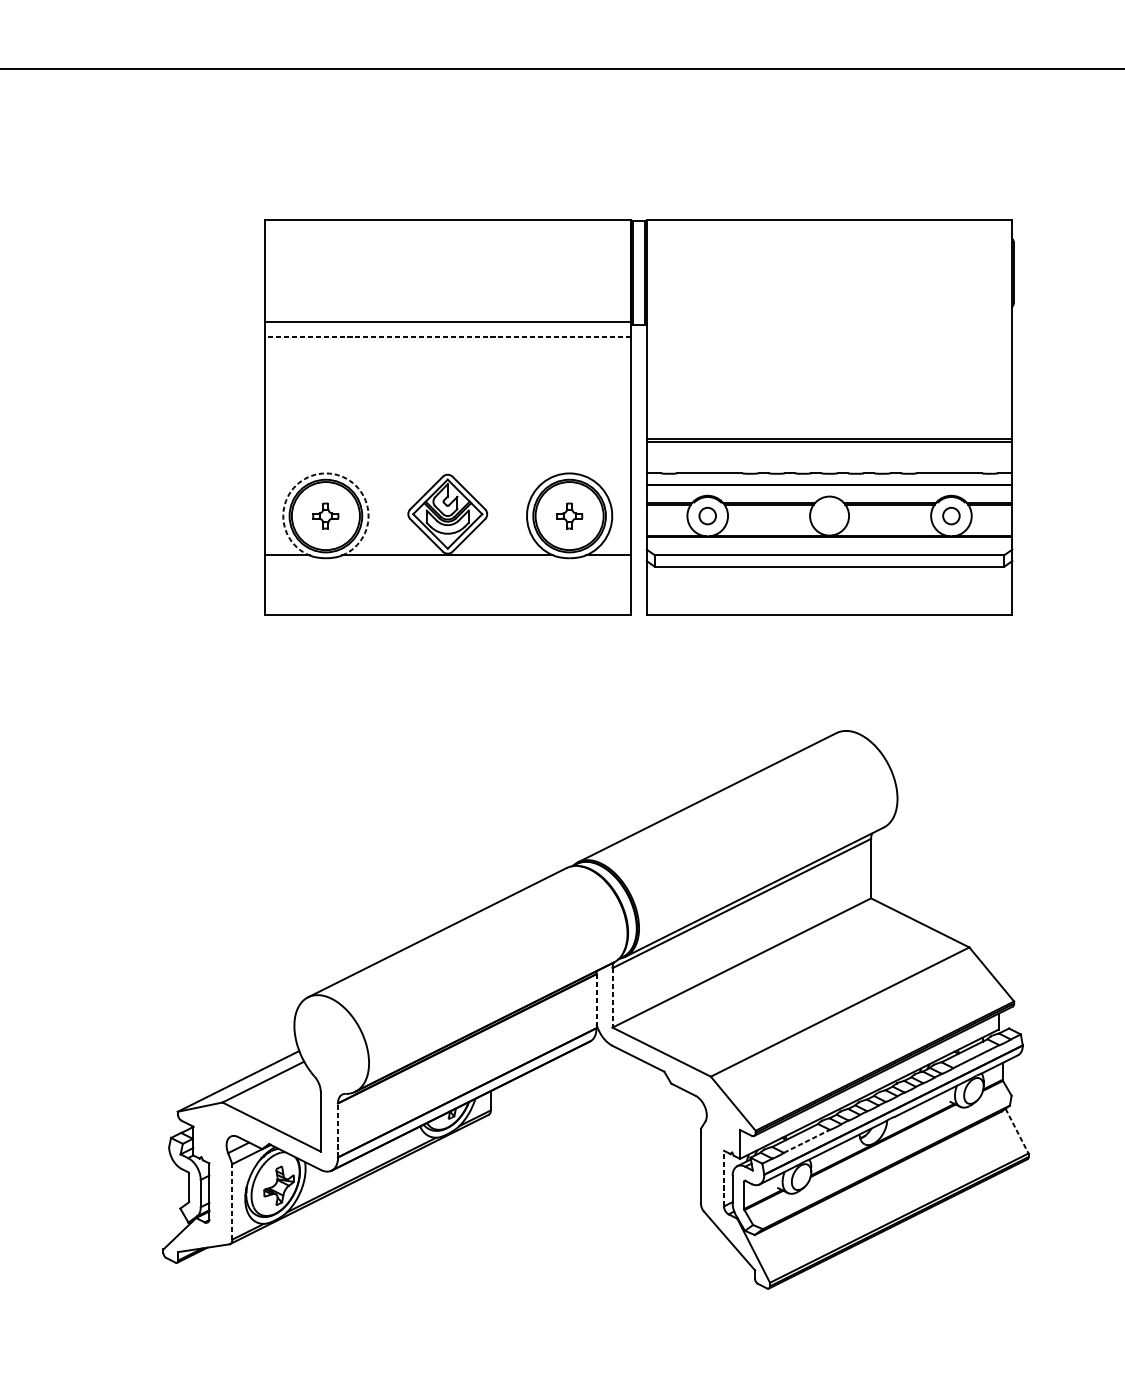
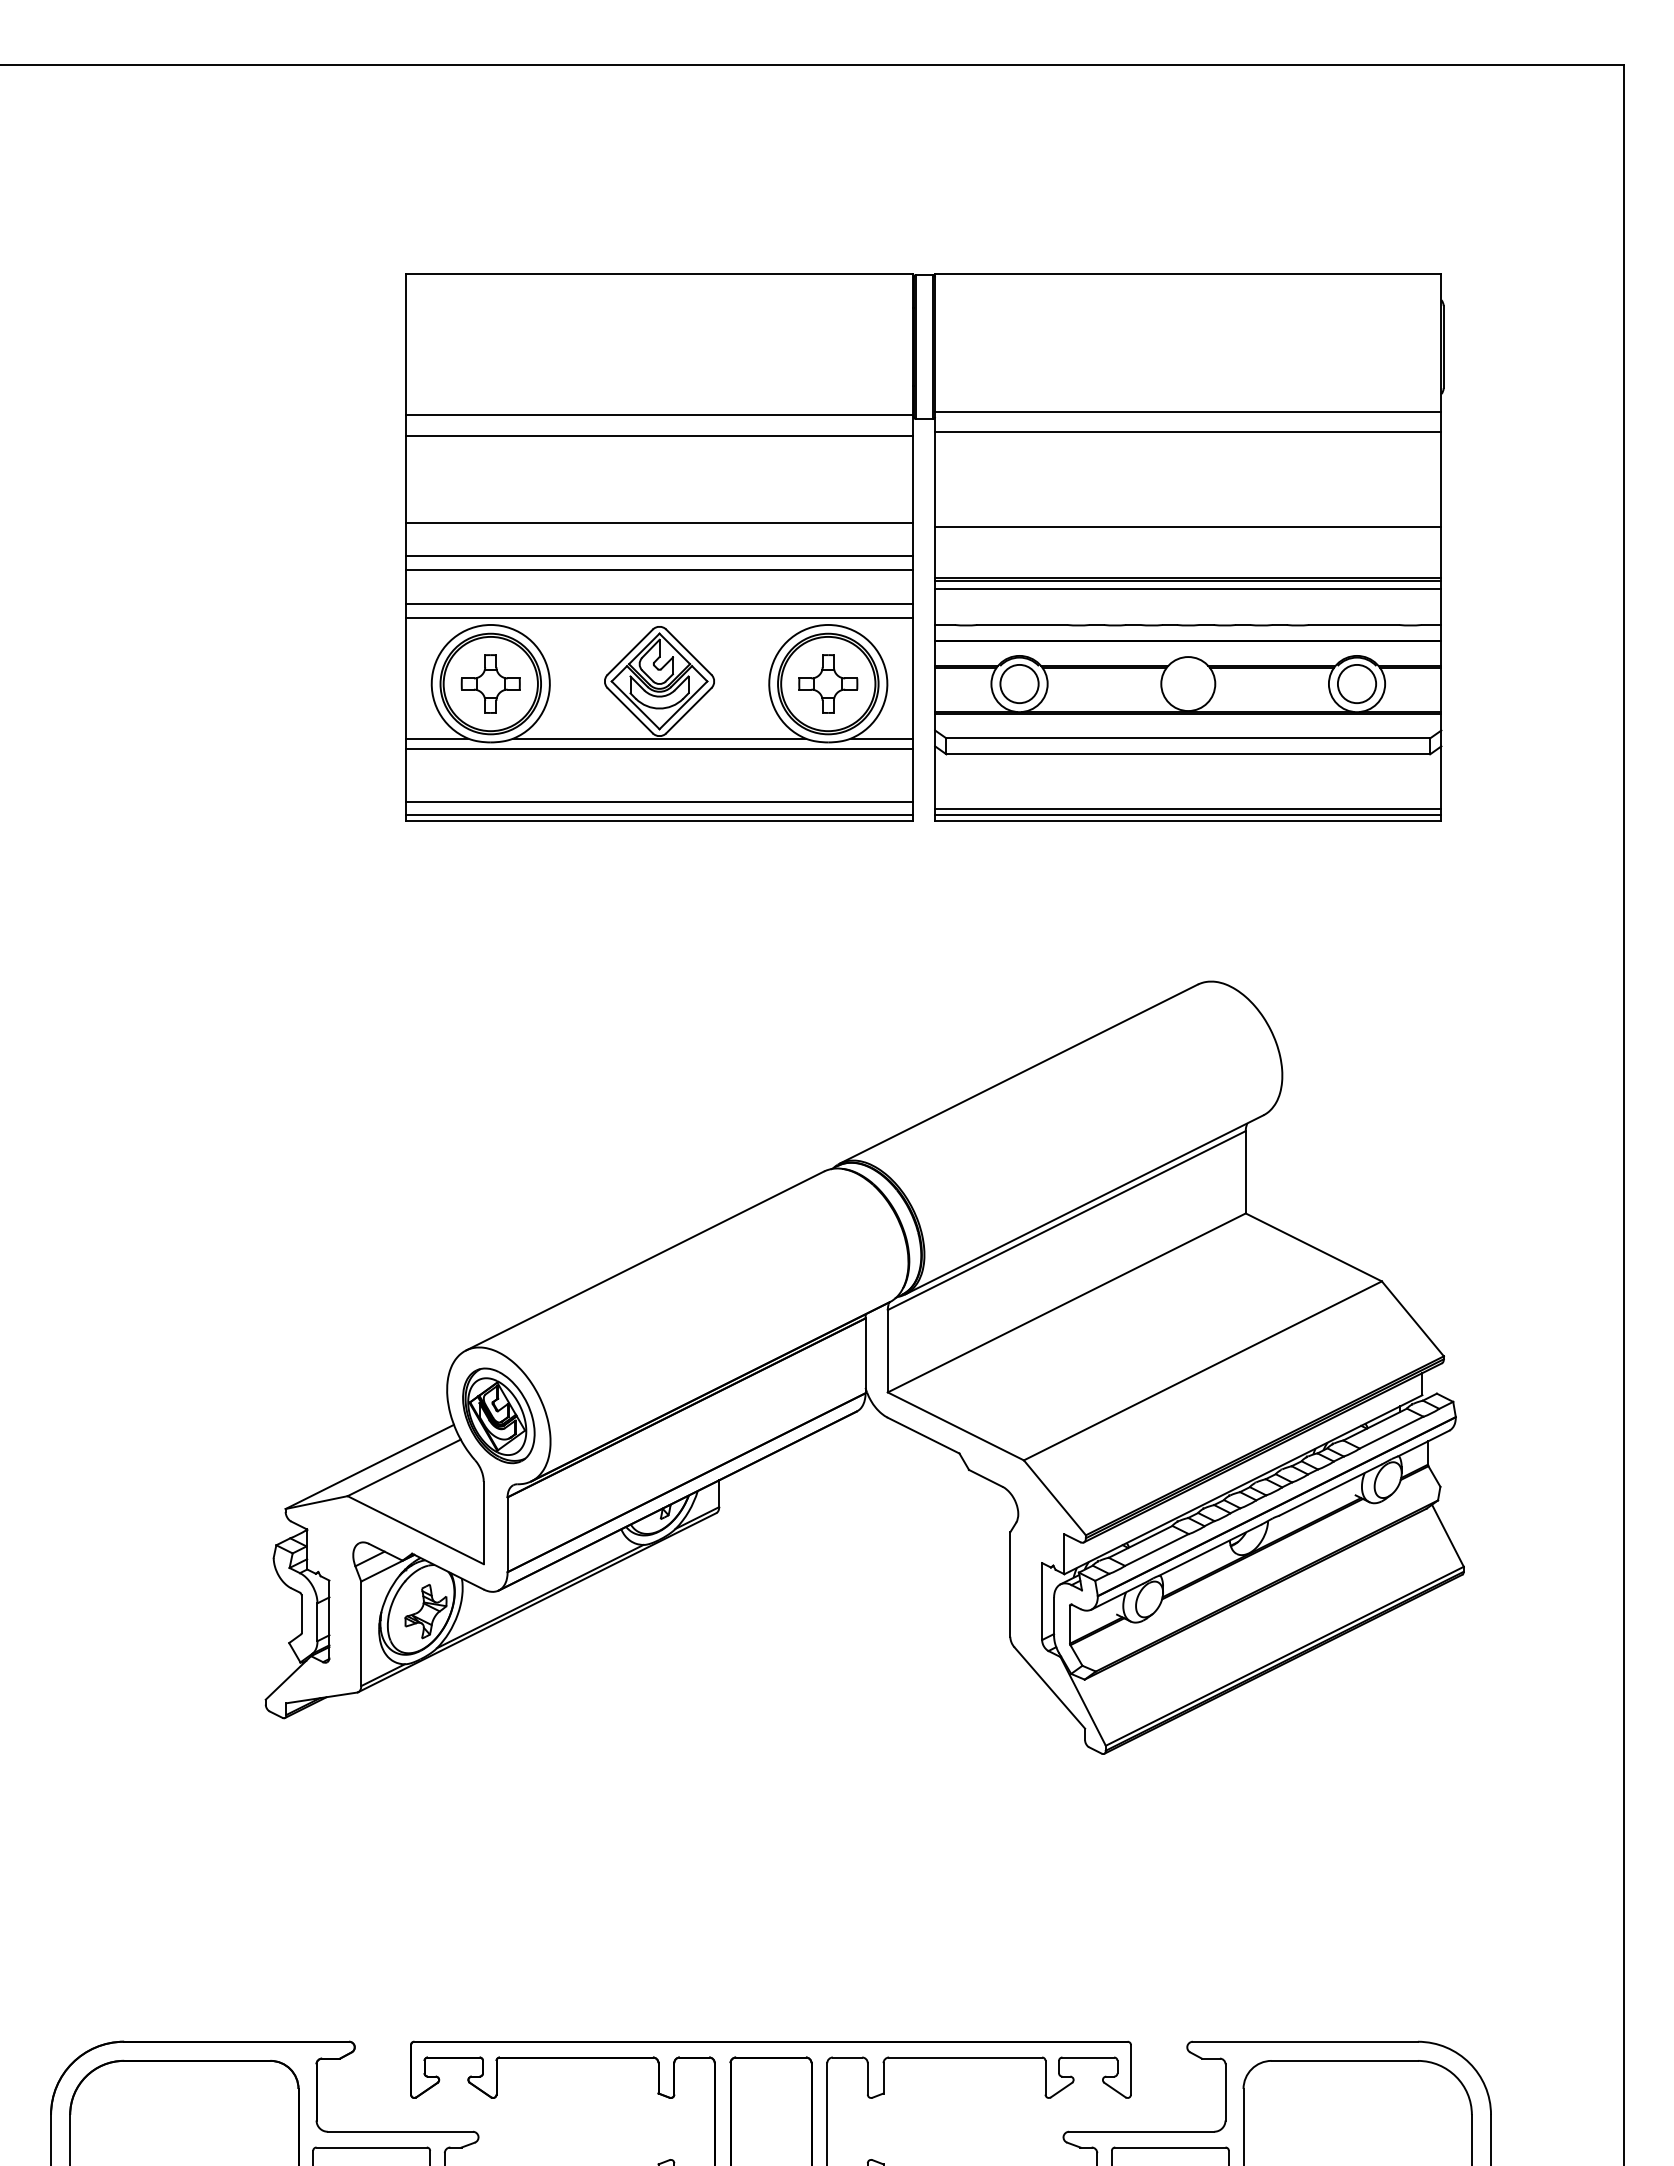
line: (829, 320) -> (1188, 412), added
line: (829, 334) -> (1188, 432), added
line: (447, 337) -> (659, 436), dashed -> solid
line: (447, 399) -> (659, 522), added
line: (829, 403) -> (1188, 527), added
line: (447, 423) -> (659, 556), added
line: (447, 433) -> (659, 569), added
line: (829, 447) -> (1188, 588), added
line: (447, 457) -> (659, 603), added
line: (447, 468) -> (659, 617), added
arc: (325, 473) -> (490, 624), dashed -> solid
part: (325, 515) -> (490, 683), size x1.67
part: (569, 515) -> (828, 683), size x1.67
circle: (707, 515) -> (1019, 683), size x1.67
circle: (951, 515) -> (1356, 683), size x1.67
line: (447, 562) -> (659, 748), added
line: (447, 600) -> (659, 801), added
line: (829, 606) -> (1188, 809), added
line: (447, 611) -> (659, 815), added
line: (829, 611) -> (1188, 815), added
line: (612, 998) -> (887, 1351), dashed -> solid
line: (596, 1001) -> (865, 1356), dashed -> solid
part: (331, 1044) -> (498, 1415), added
line: (337, 1130) -> (507, 1534), dashed -> solid
line: (1016, 1130) -> (1447, 1535), dashed -> solid
line: (806, 1141) -> (1156, 1549), dashed -> solid
line: (724, 1178) -> (1042, 1601), dashed -> solid
line: (232, 1201) -> (361, 1633), dashed -> solid

